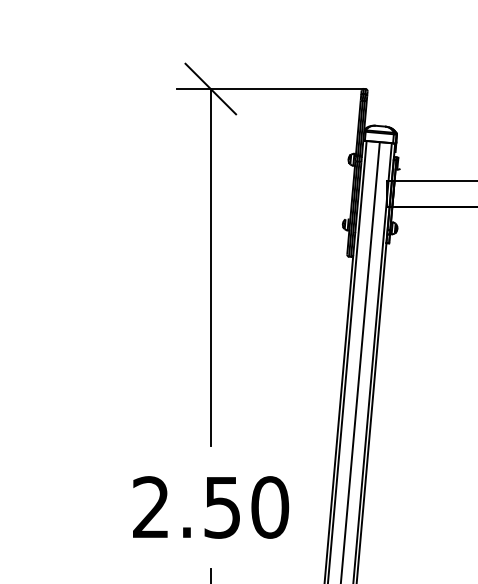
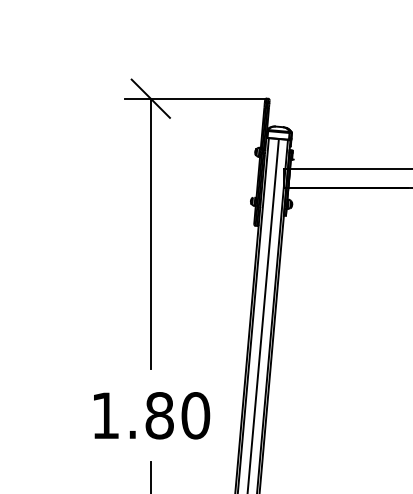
text: (186, 507) -> (132, 415), 2.50 -> 1.80

